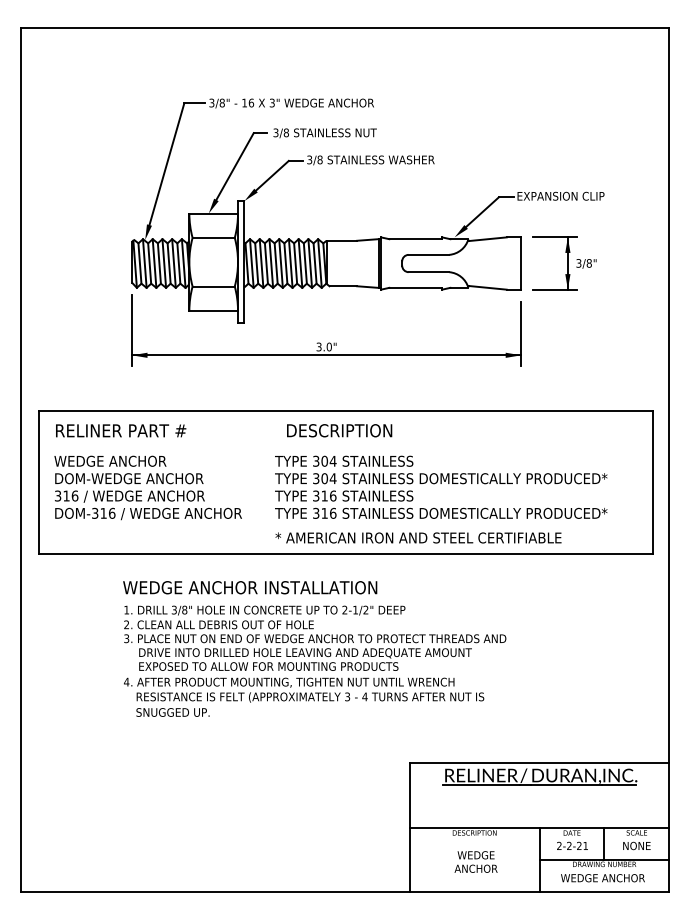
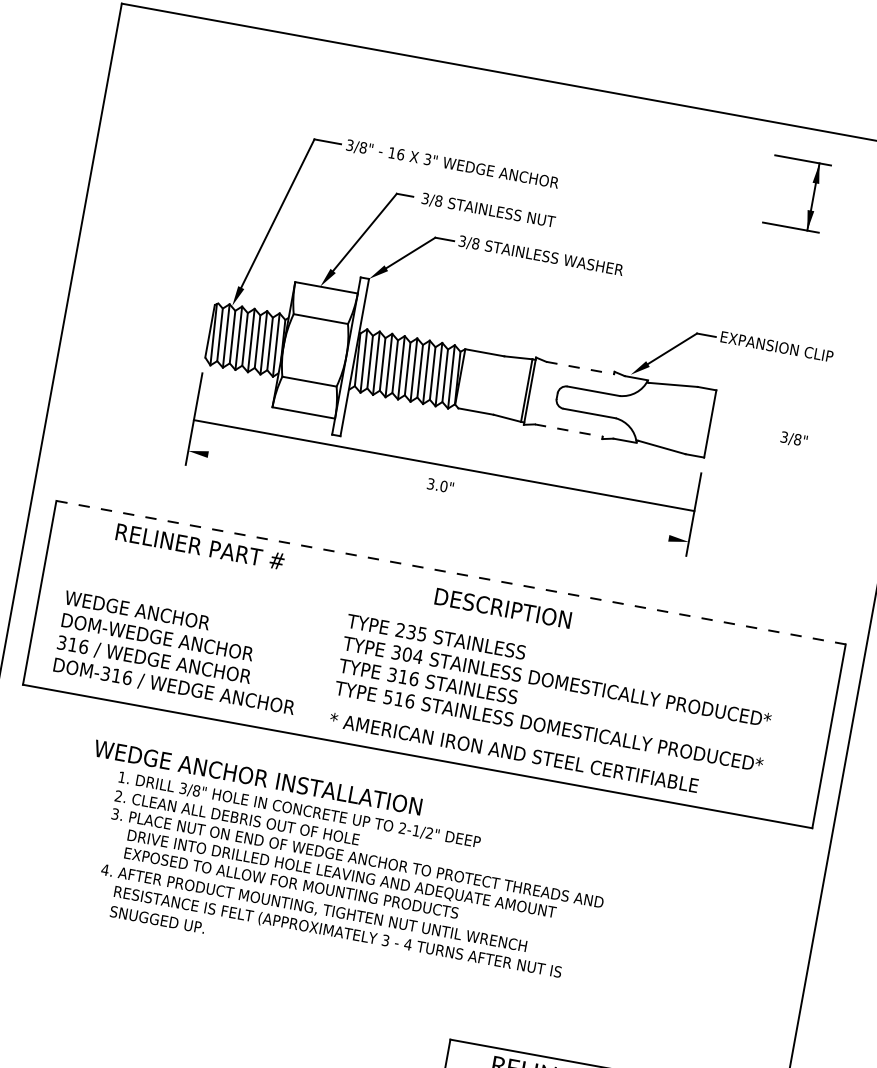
line: (416, 239) -> (581, 368), solid -> dashed
part: (567, 263) -> (812, 196), moved
line: (416, 287) -> (569, 430), solid -> dashed
line: (326, 355) -> (443, 465), moved
line: (346, 410) -> (451, 572), solid -> dashed
text: (121, 430) -> (200, 546), moved
text: (339, 430) -> (503, 608), moved
text: (324, 460) -> (411, 631), 304 -> 235
text: (147, 487) -> (178, 652), moved
text: (316, 512) -> (388, 696), 316 -> 516
text: (250, 587) -> (258, 777), moved

